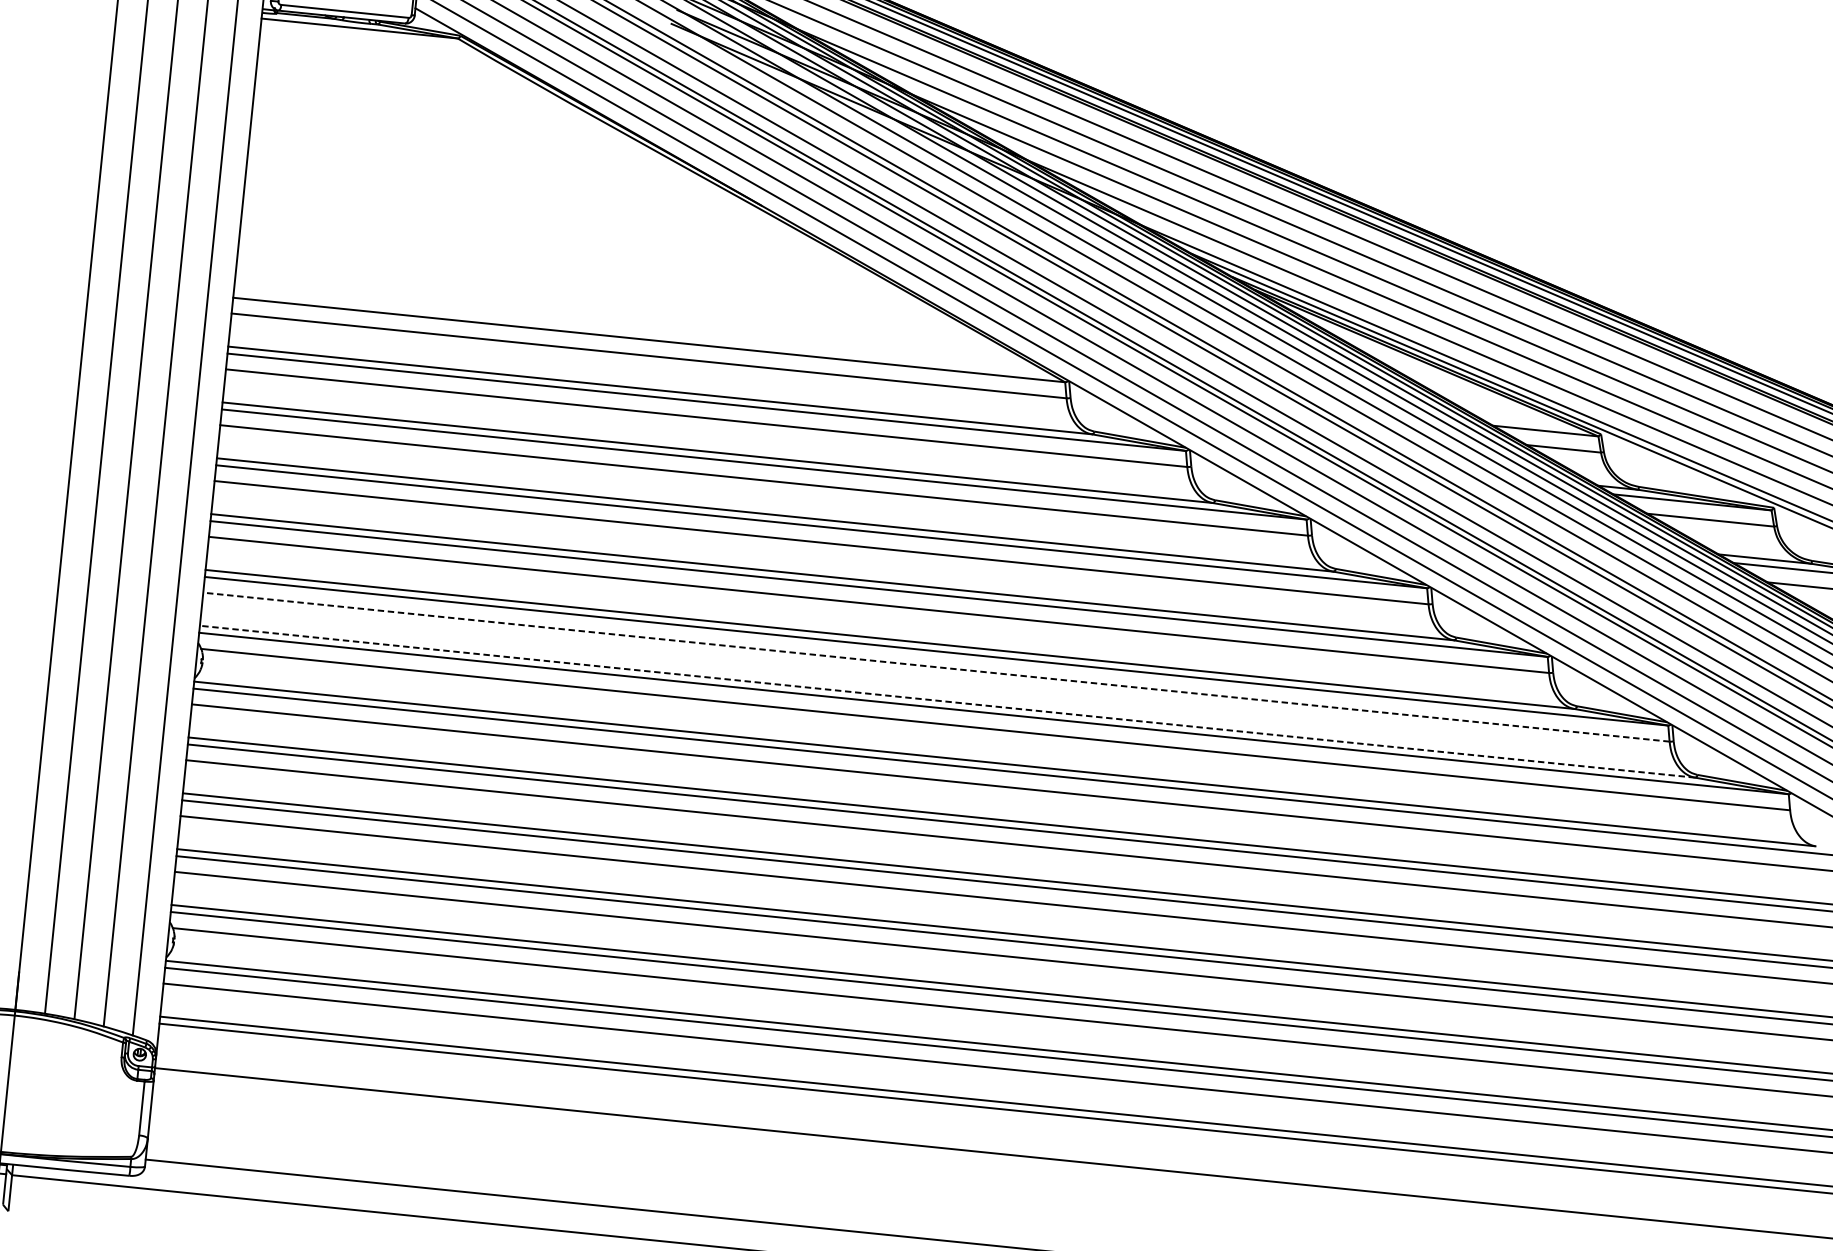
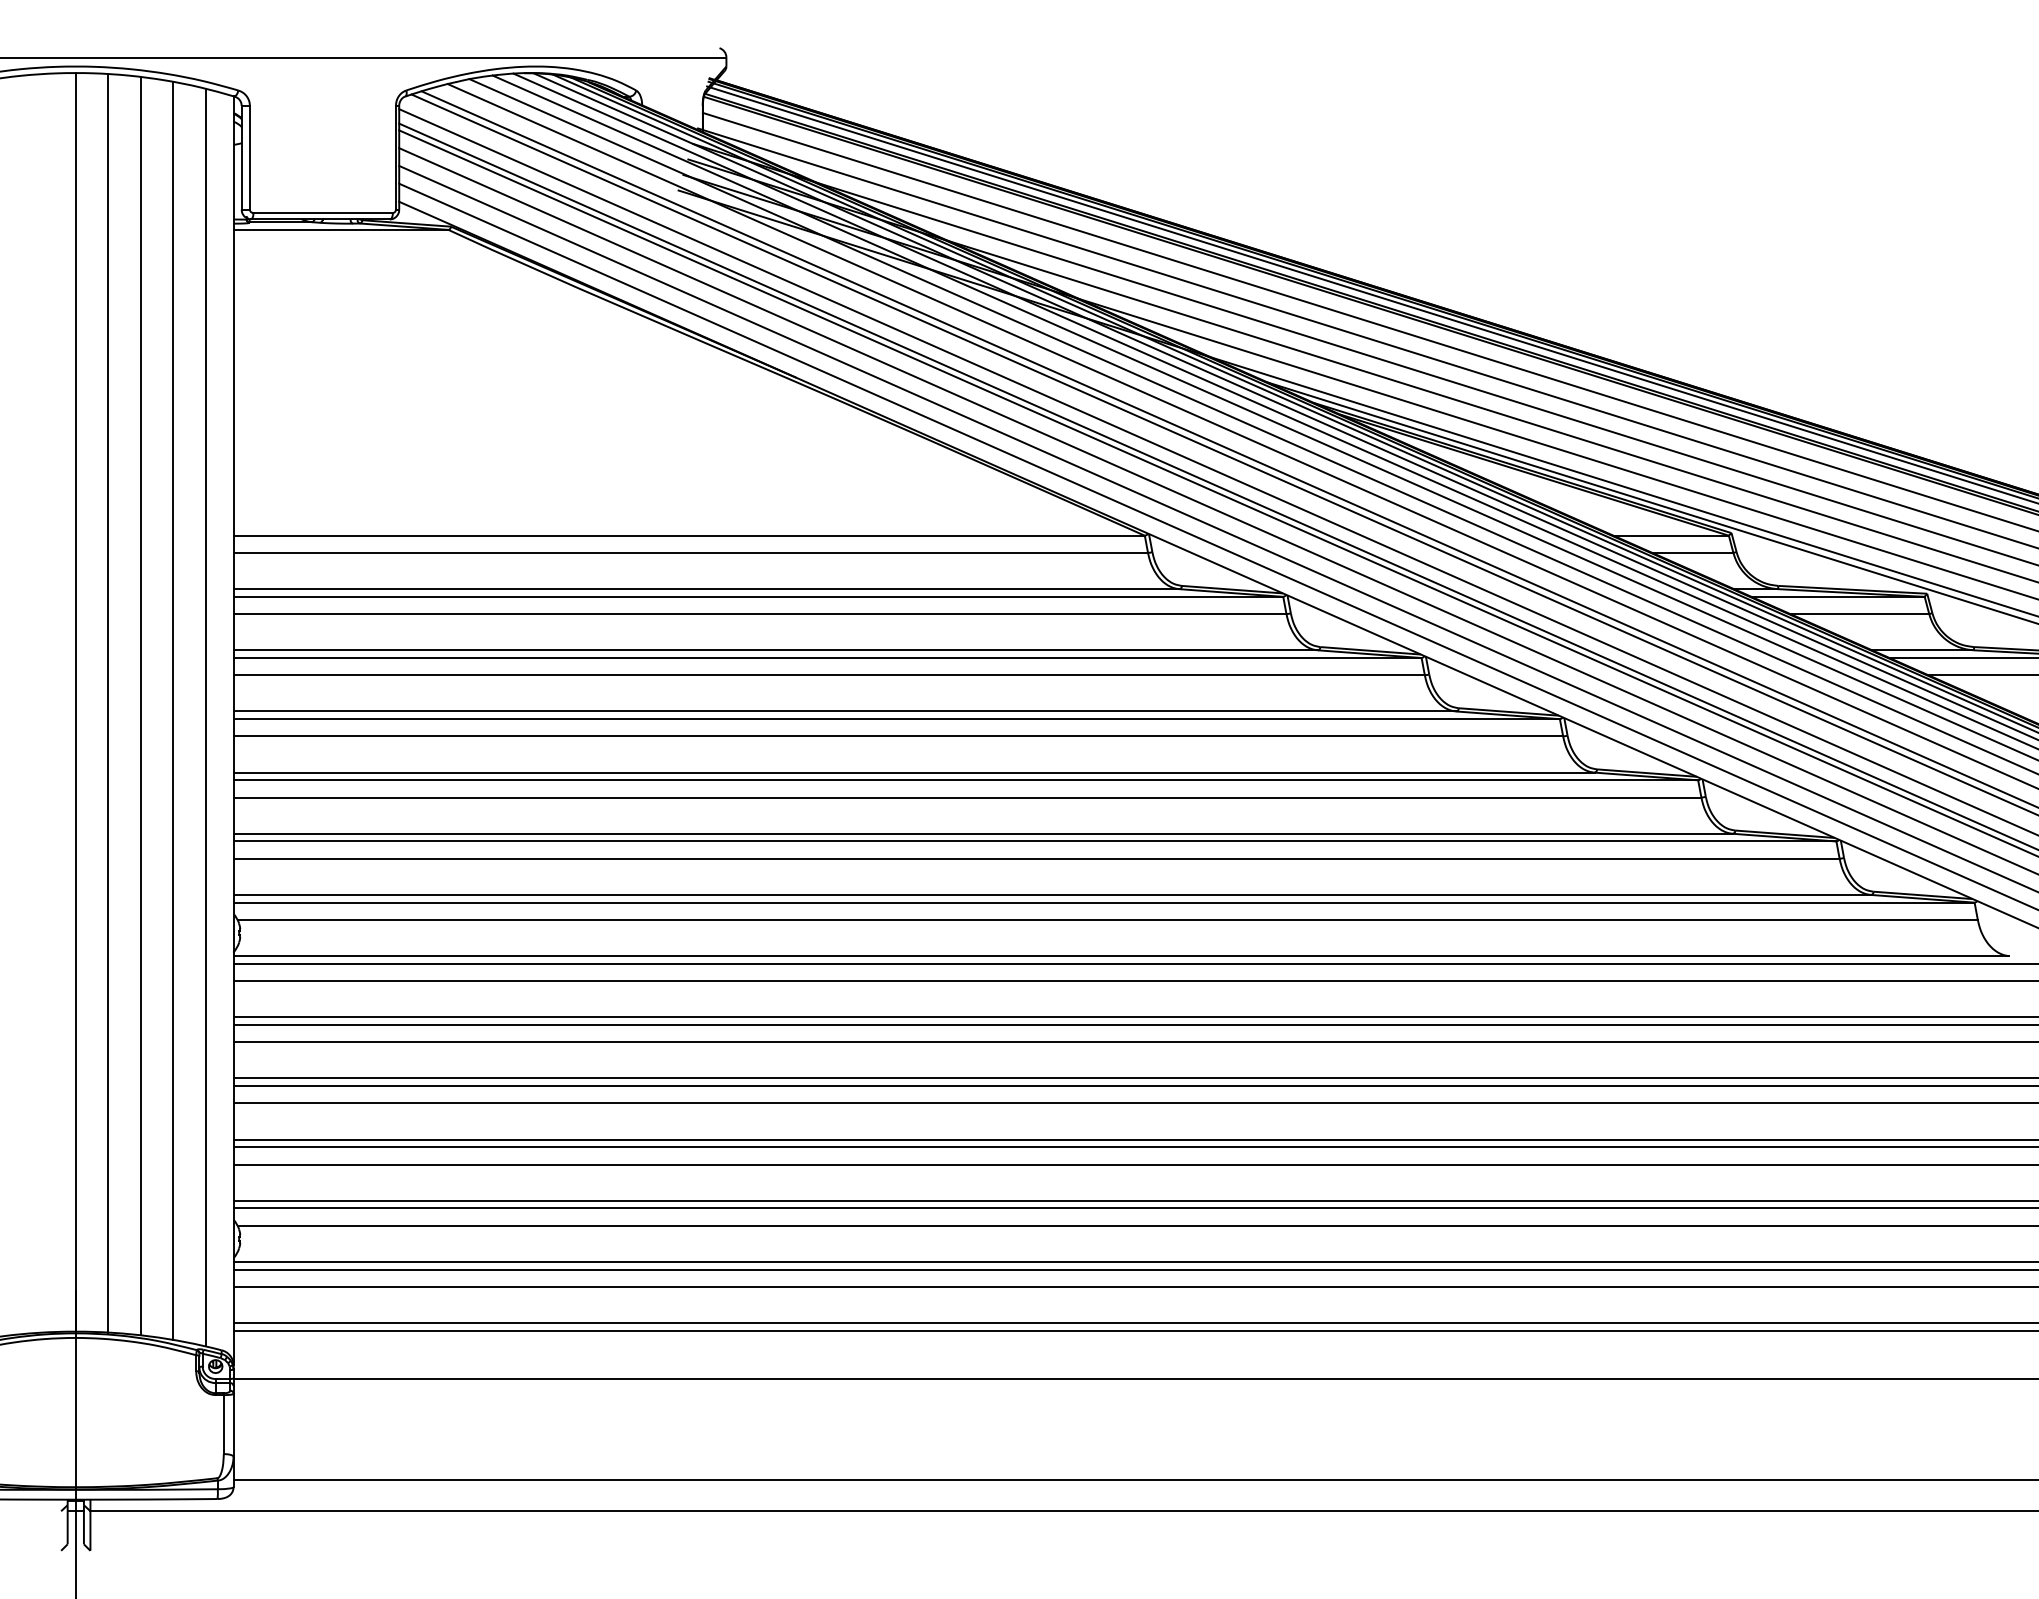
line: (936, 666) -> (1036, 858), dashed -> solid
line: (947, 701) -> (1052, 894), dashed -> solid

